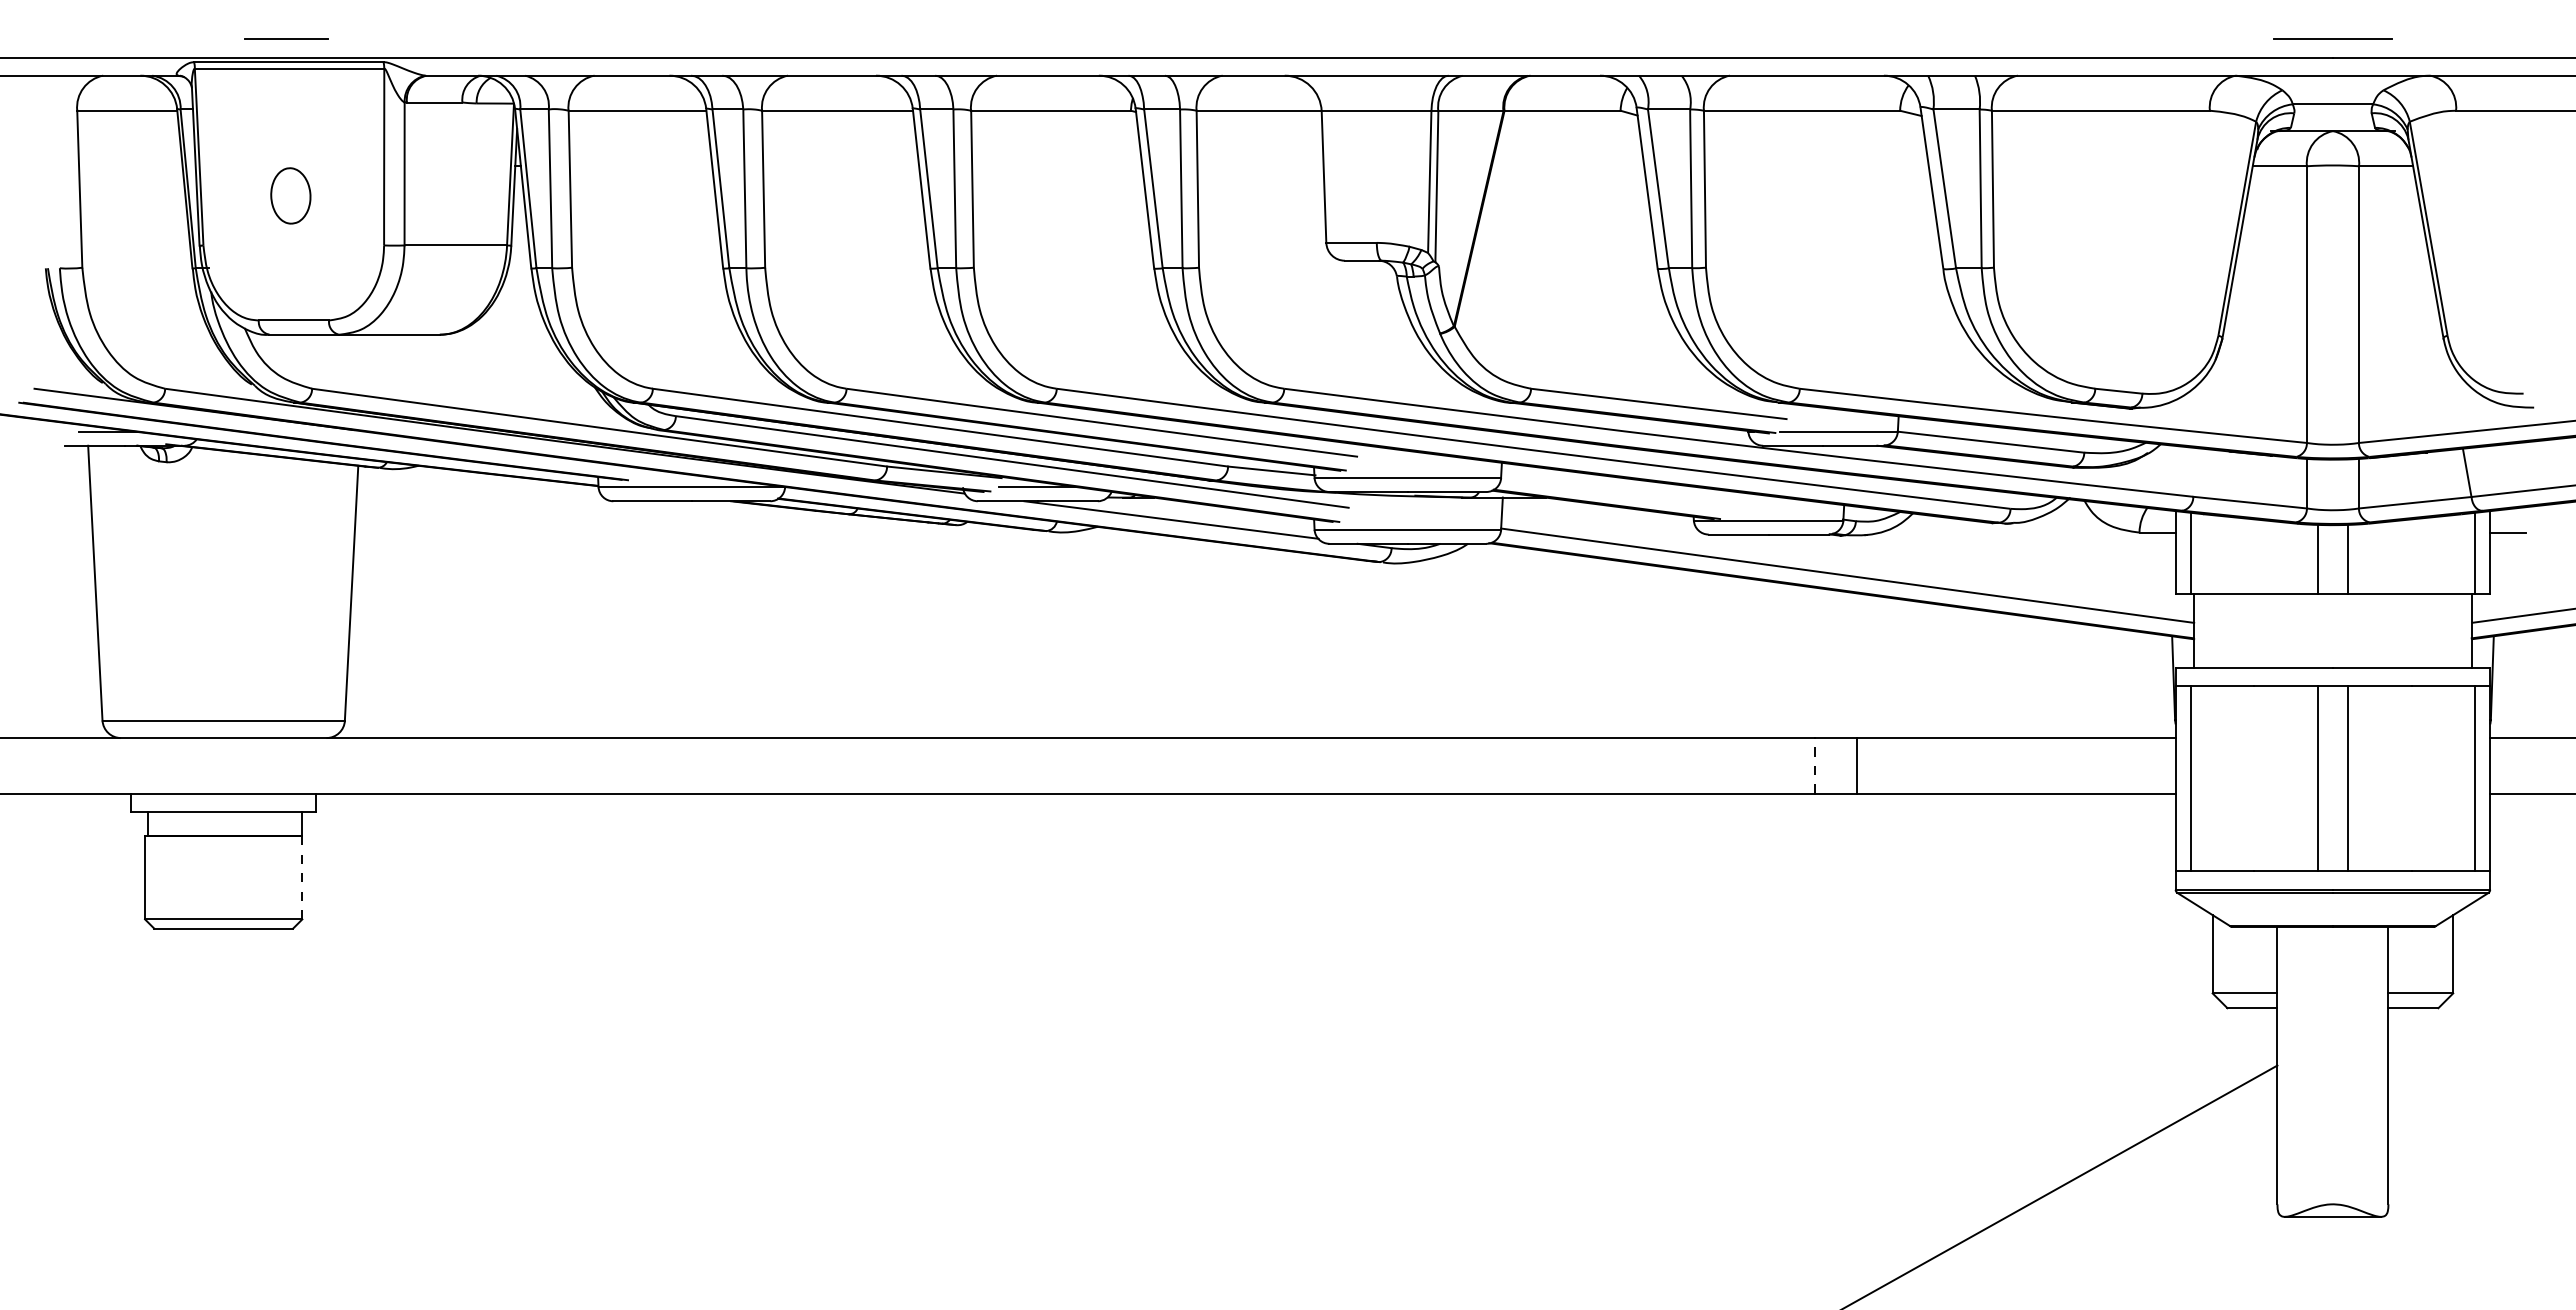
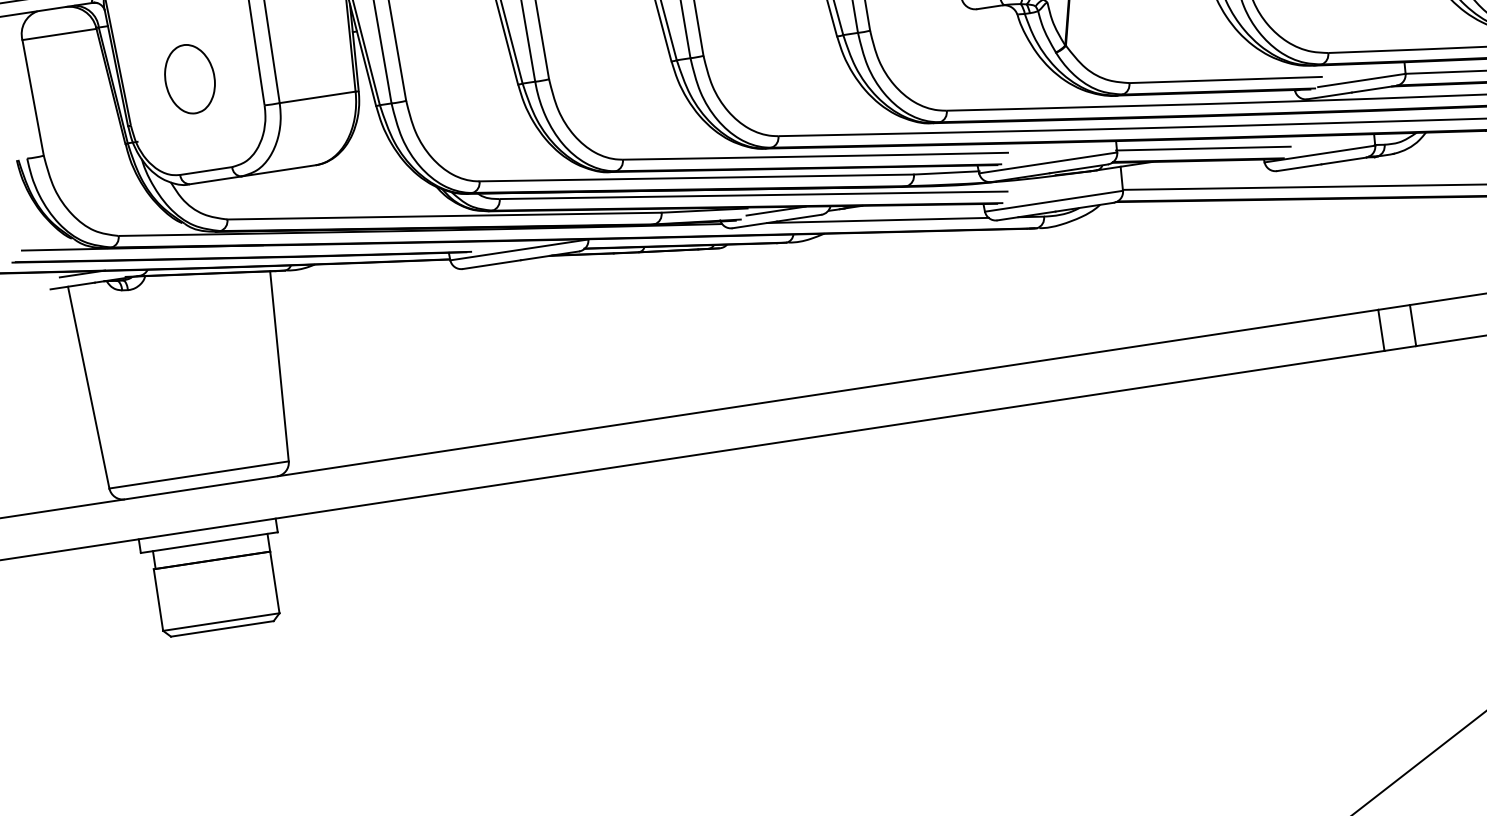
part: (290, 195) -> (189, 78), size x1.67
line: (1615, 490) -> (1203, 148), added
line: (1814, 765) -> (1381, 330), dashed -> solid
line: (302, 877) -> (274, 582), dashed -> solid

